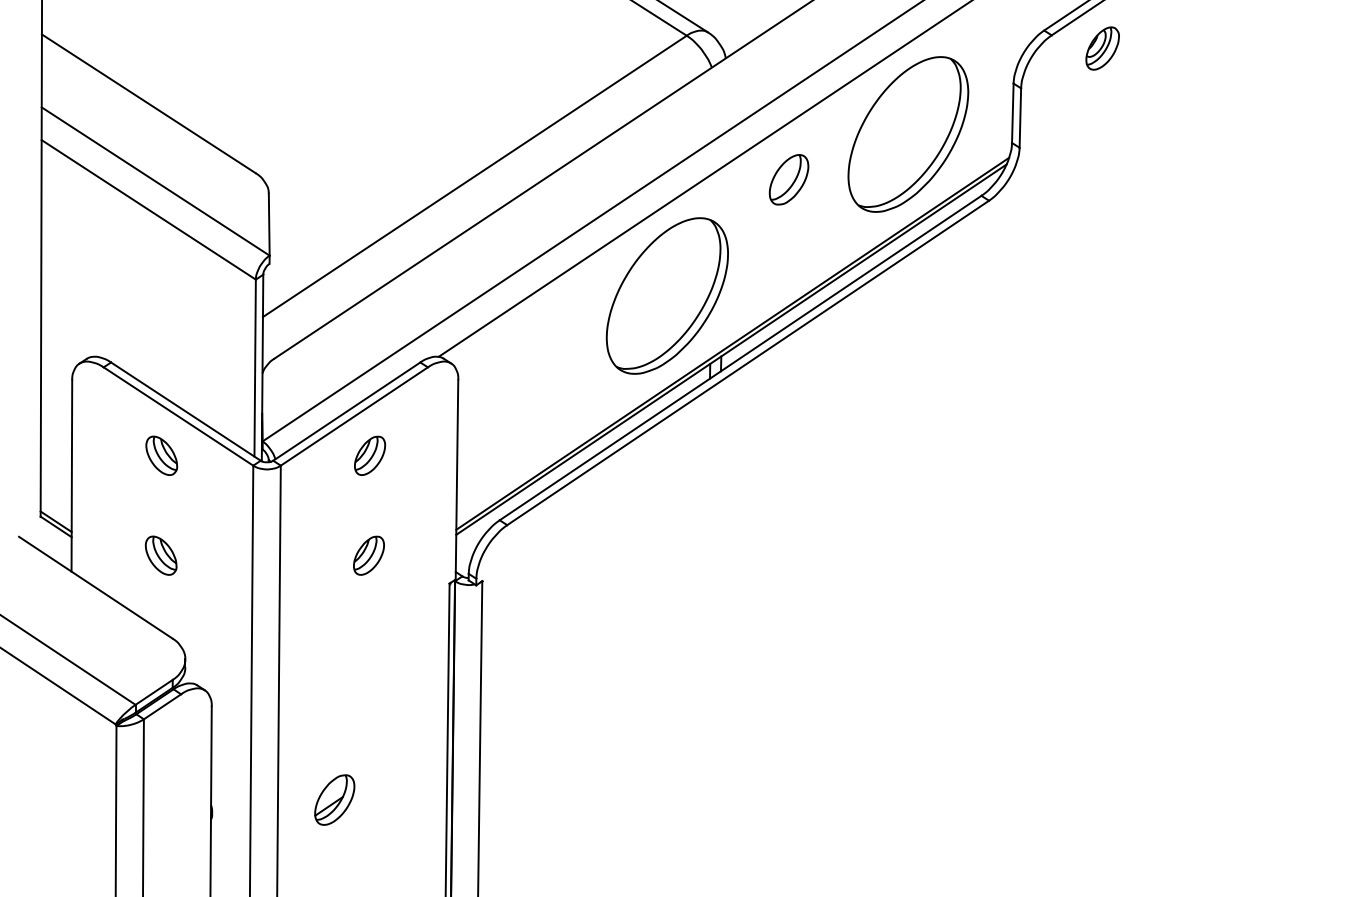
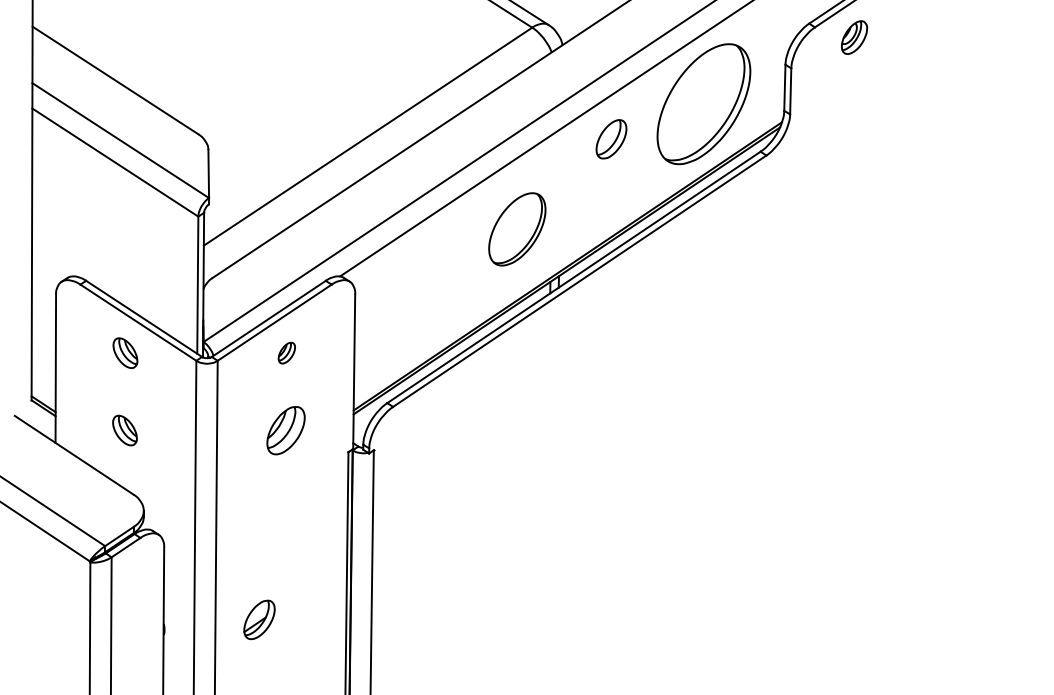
part: (667, 296) -> (517, 229), size x0.6
part: (369, 454) -> (286, 352), size x0.7
part: (368, 555) -> (285, 430), size x1.6

